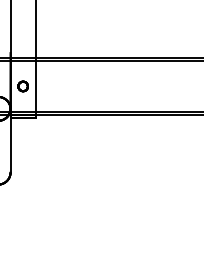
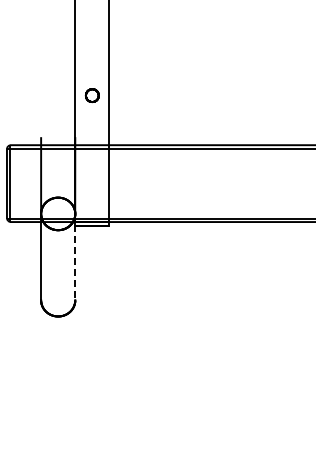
part: (22, 86) -> (91, 95), moved
line: (10, 141) -> (75, 257), solid -> dashed

